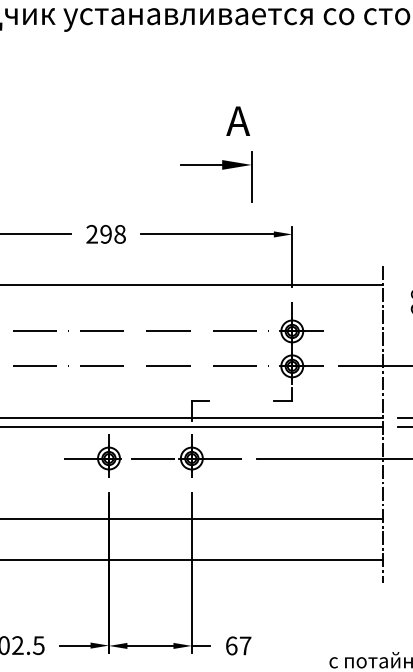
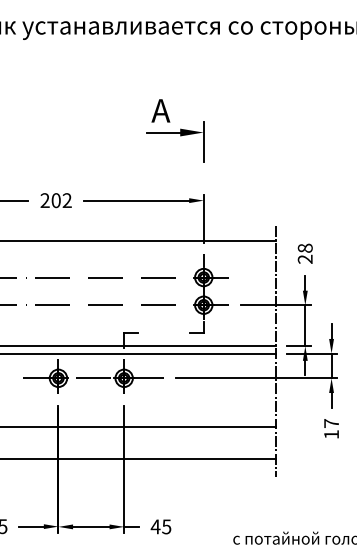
part: (222, 169) -> (180, 136), moved
text: (112, 234) -> (61, 200), 298 -> 202
text: (237, 645) -> (160, 526), 67 -> 45

